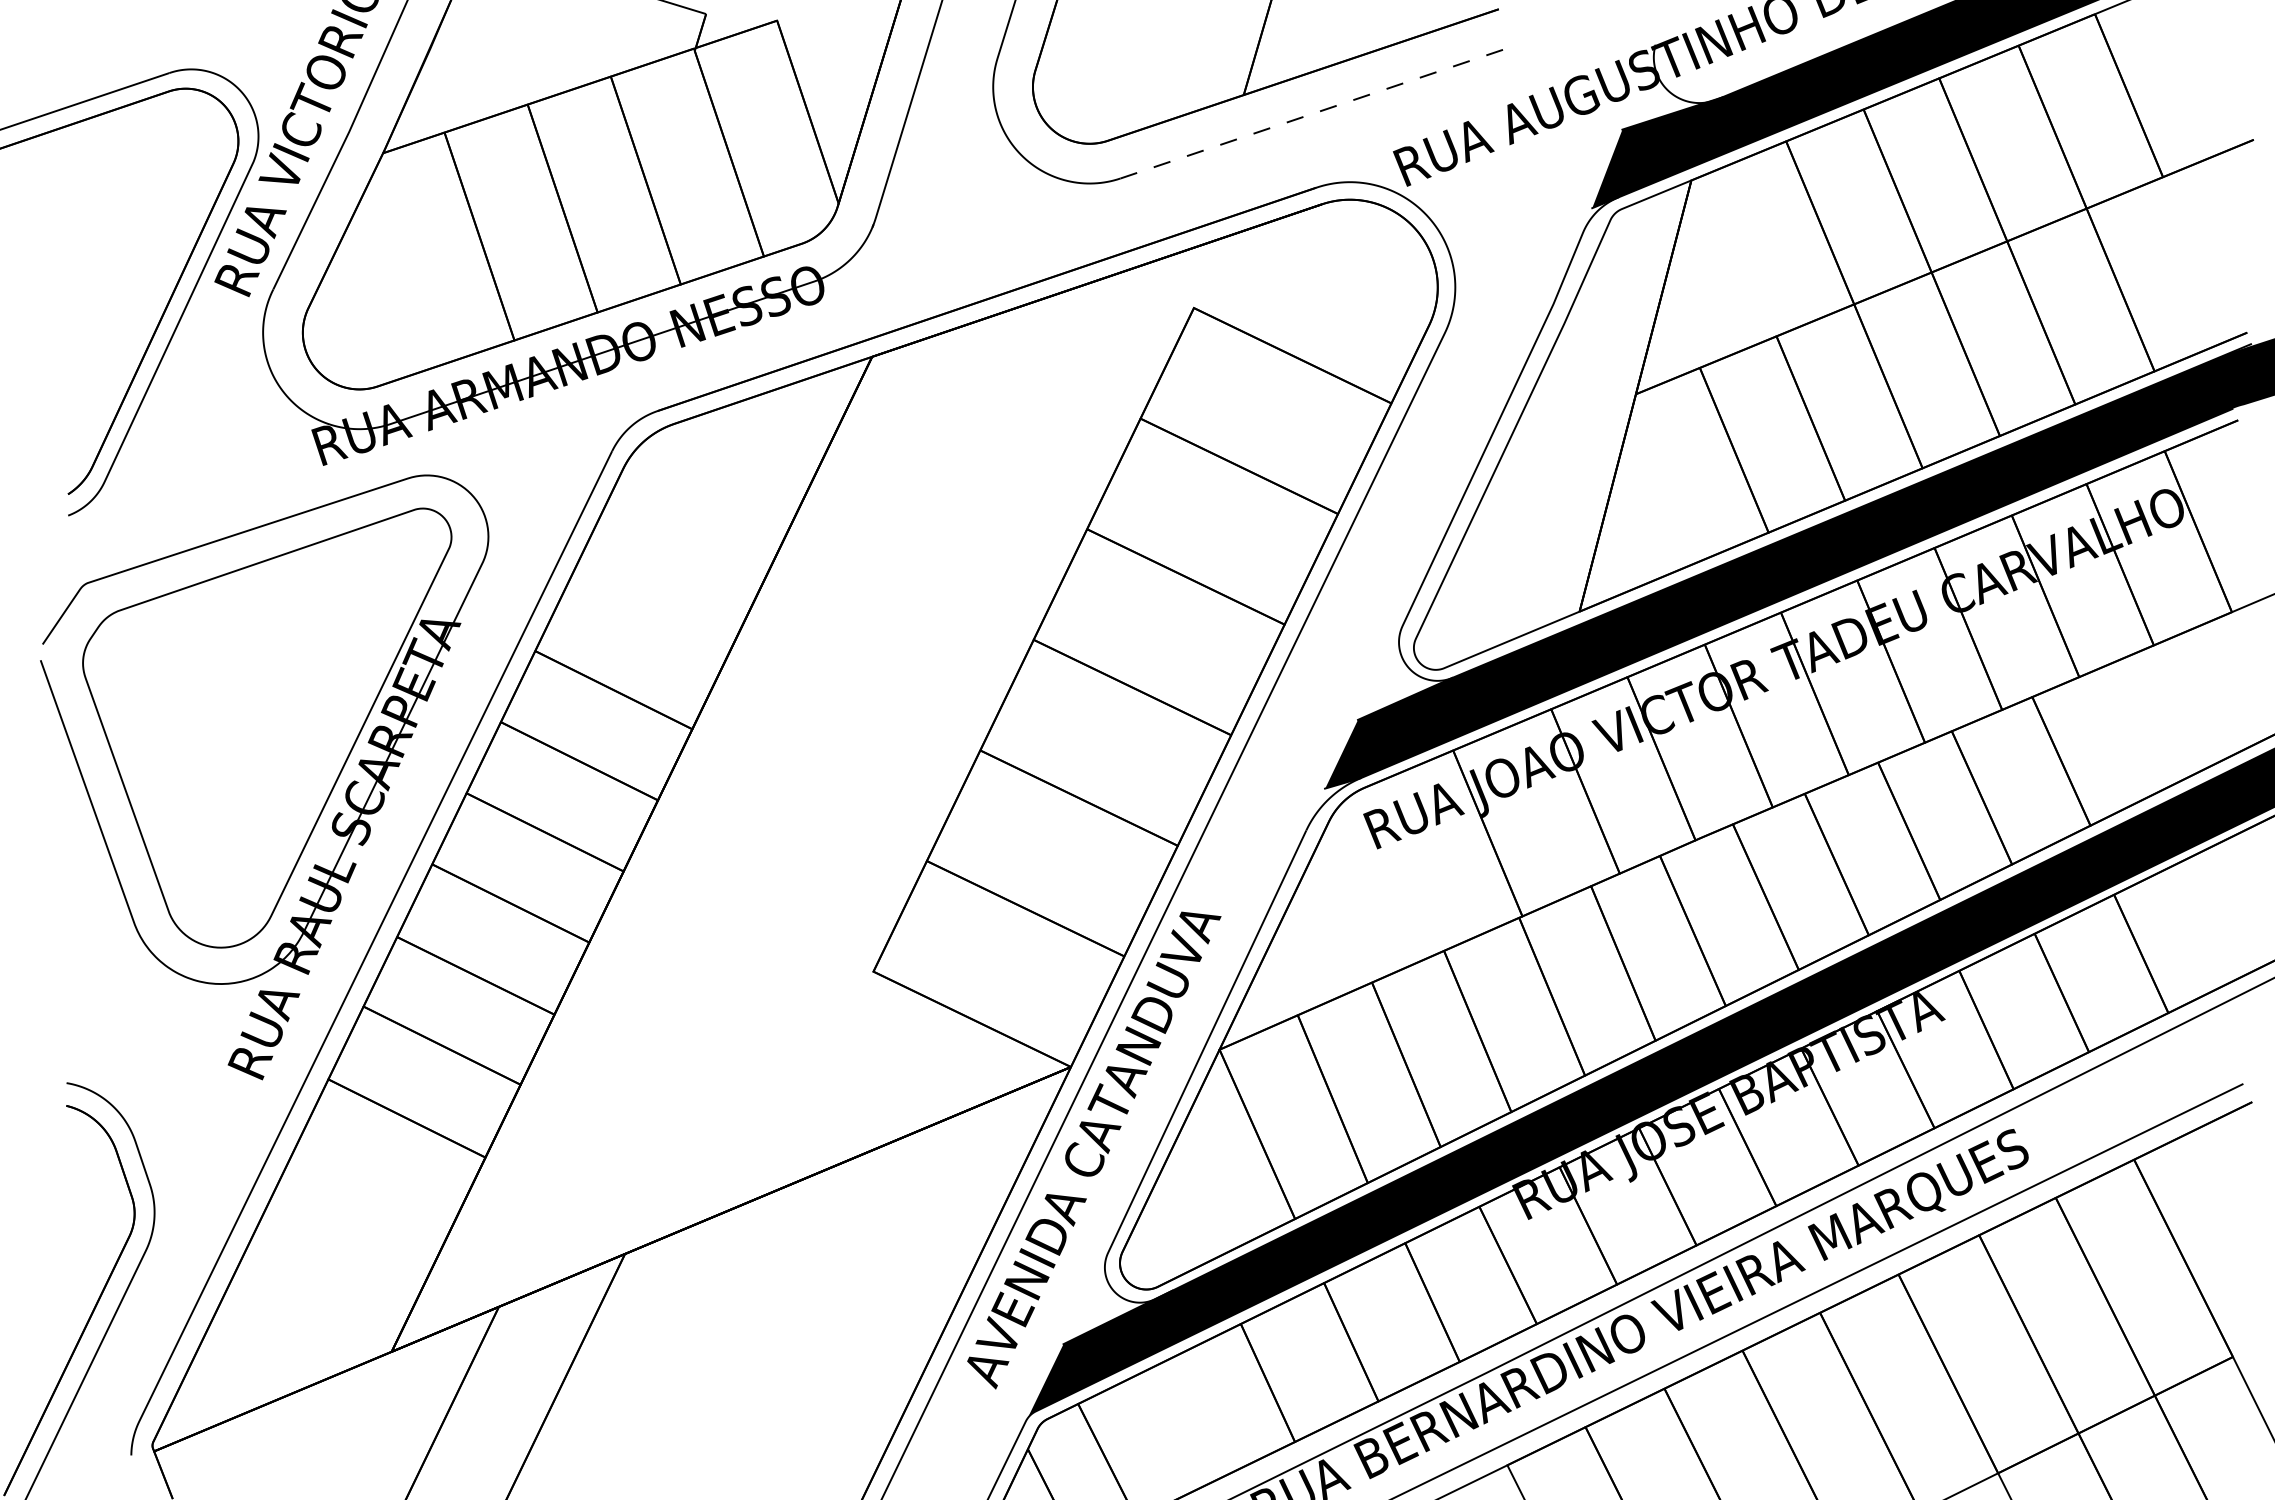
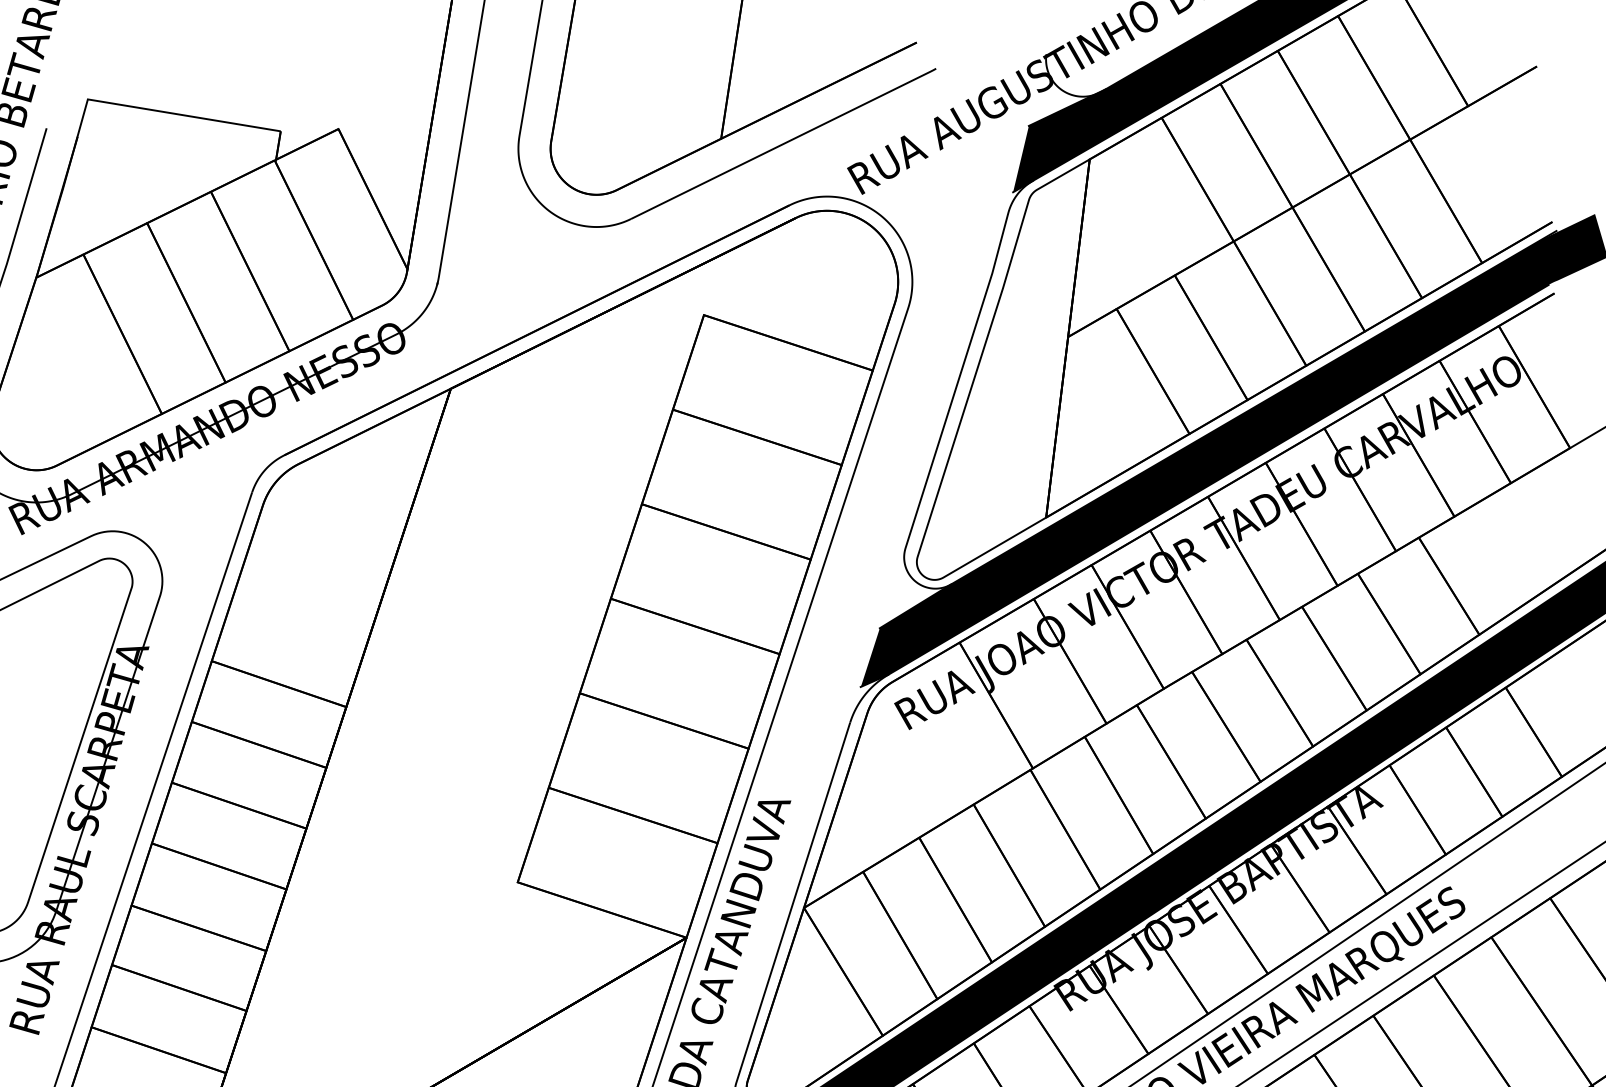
line: (1321, 110) -> (785, 142), dashed -> solid

